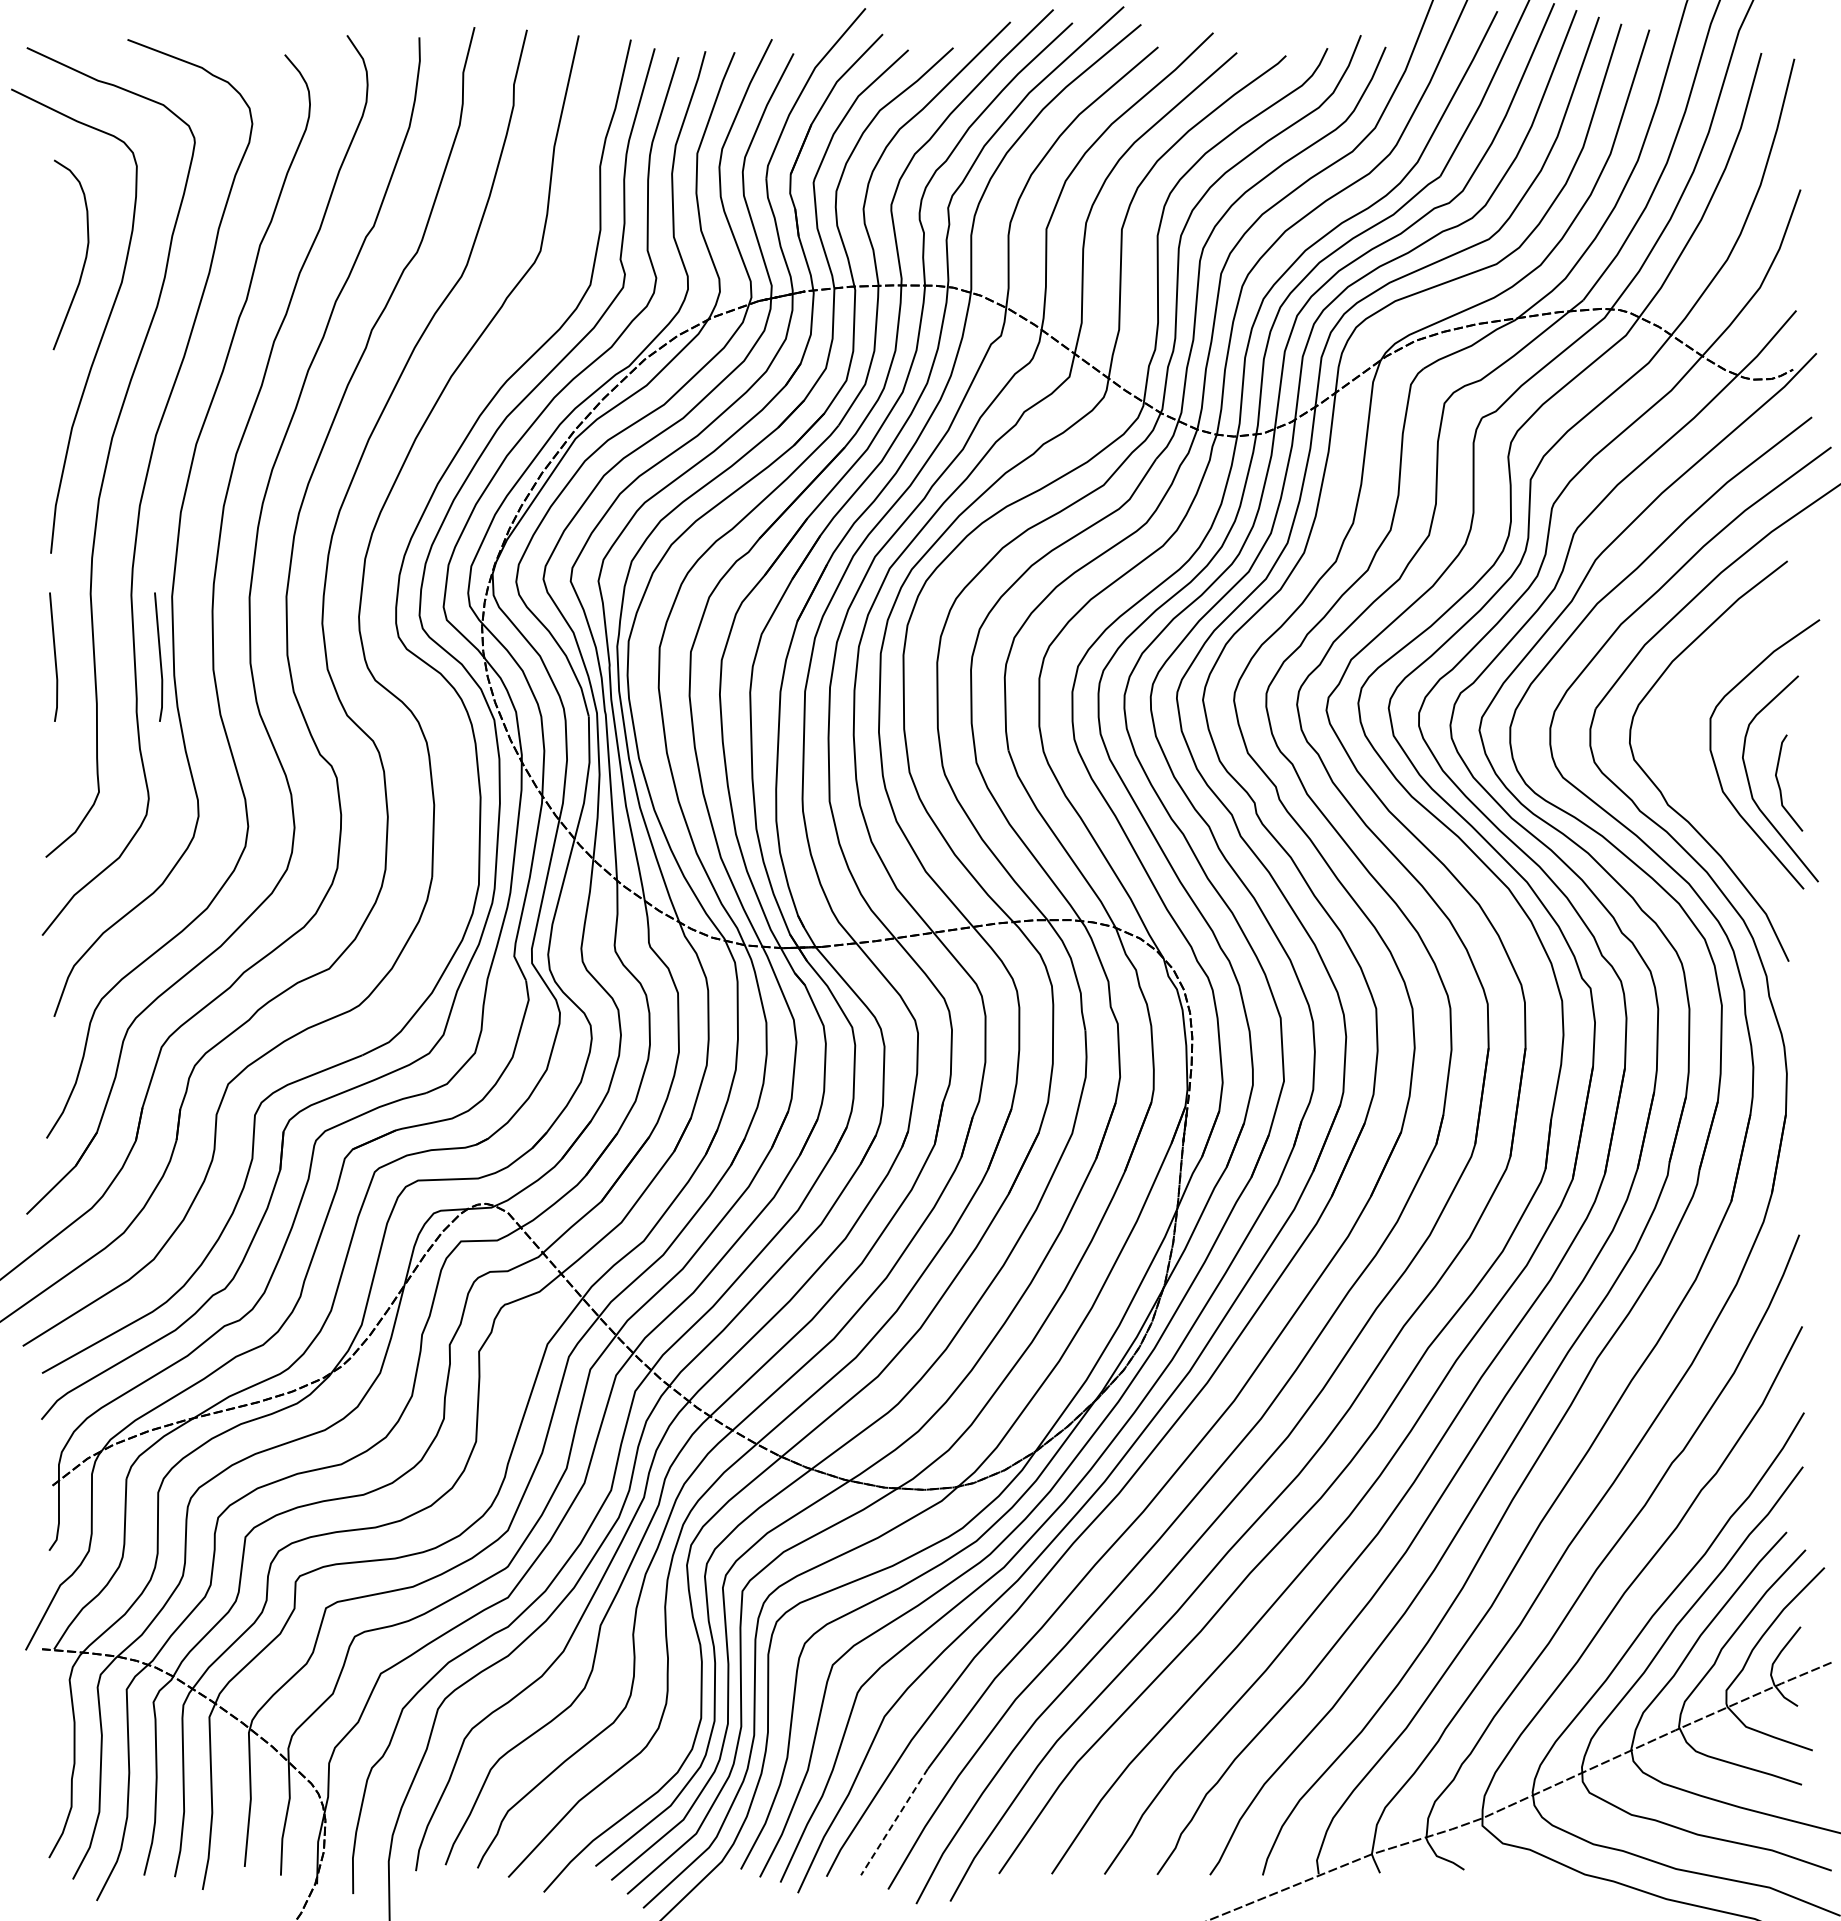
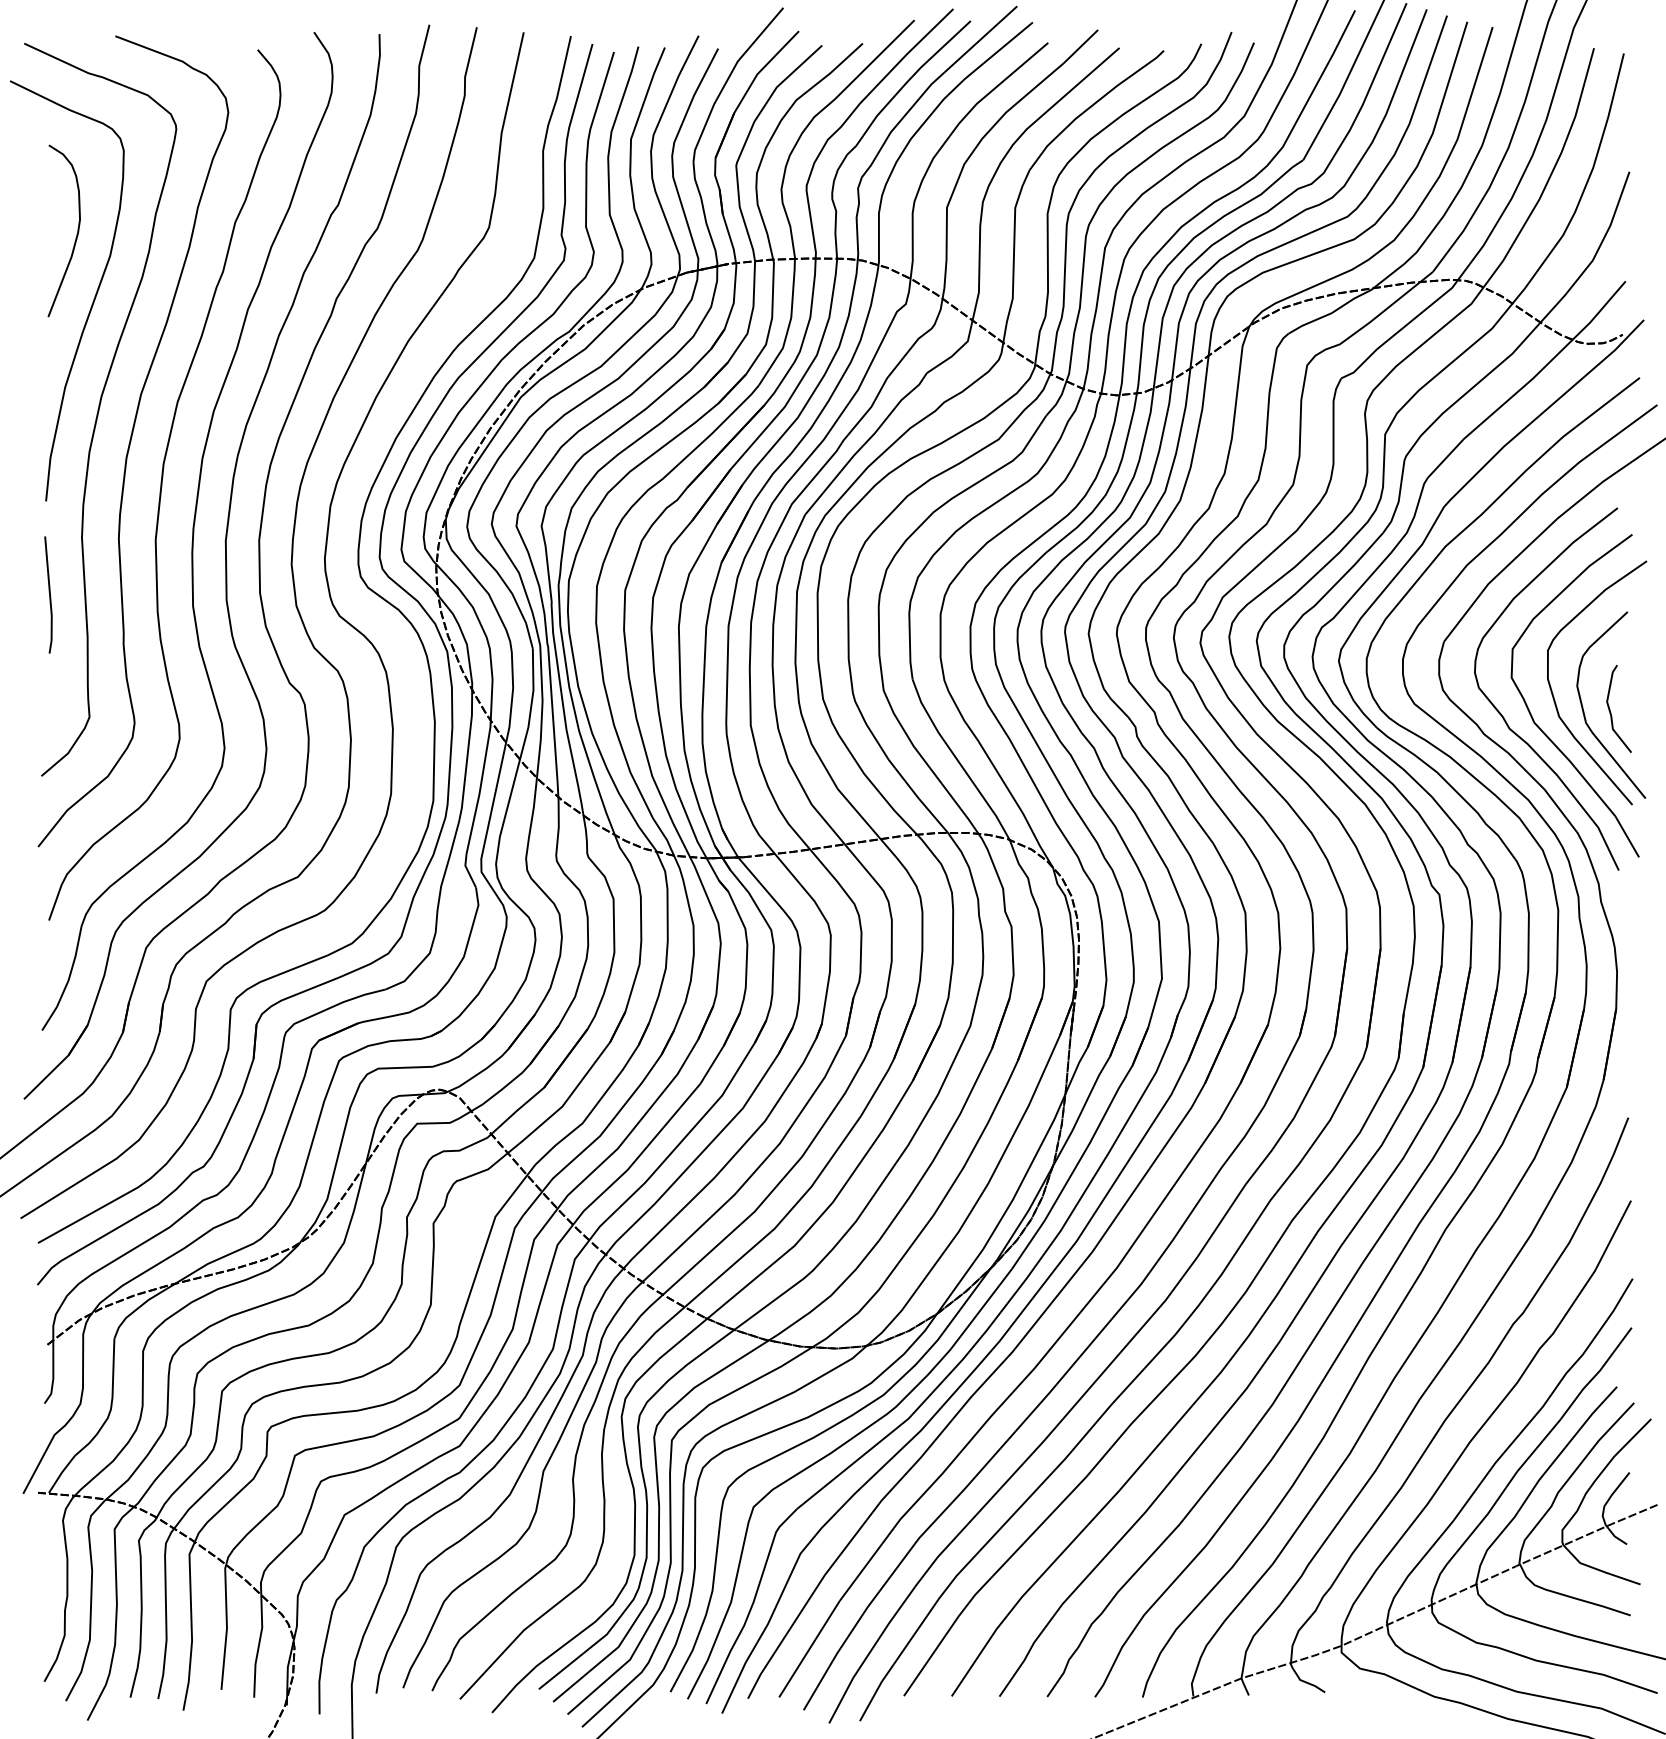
line: (159, 656) -> (144, 594), removed
curve: (1691, 786) -> (1530, 712), added
line: (894, 1822) -> (809, 1649), dashed -> solid

